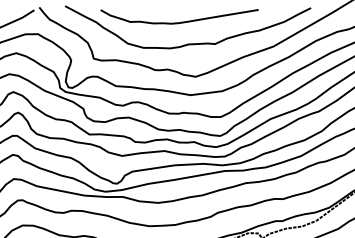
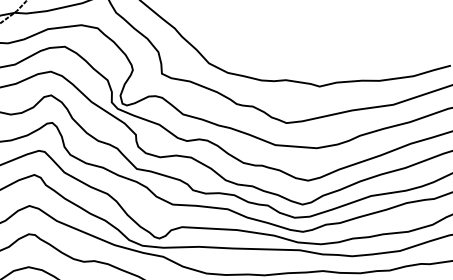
curve: (181, 21) -> (282, 49), removed

